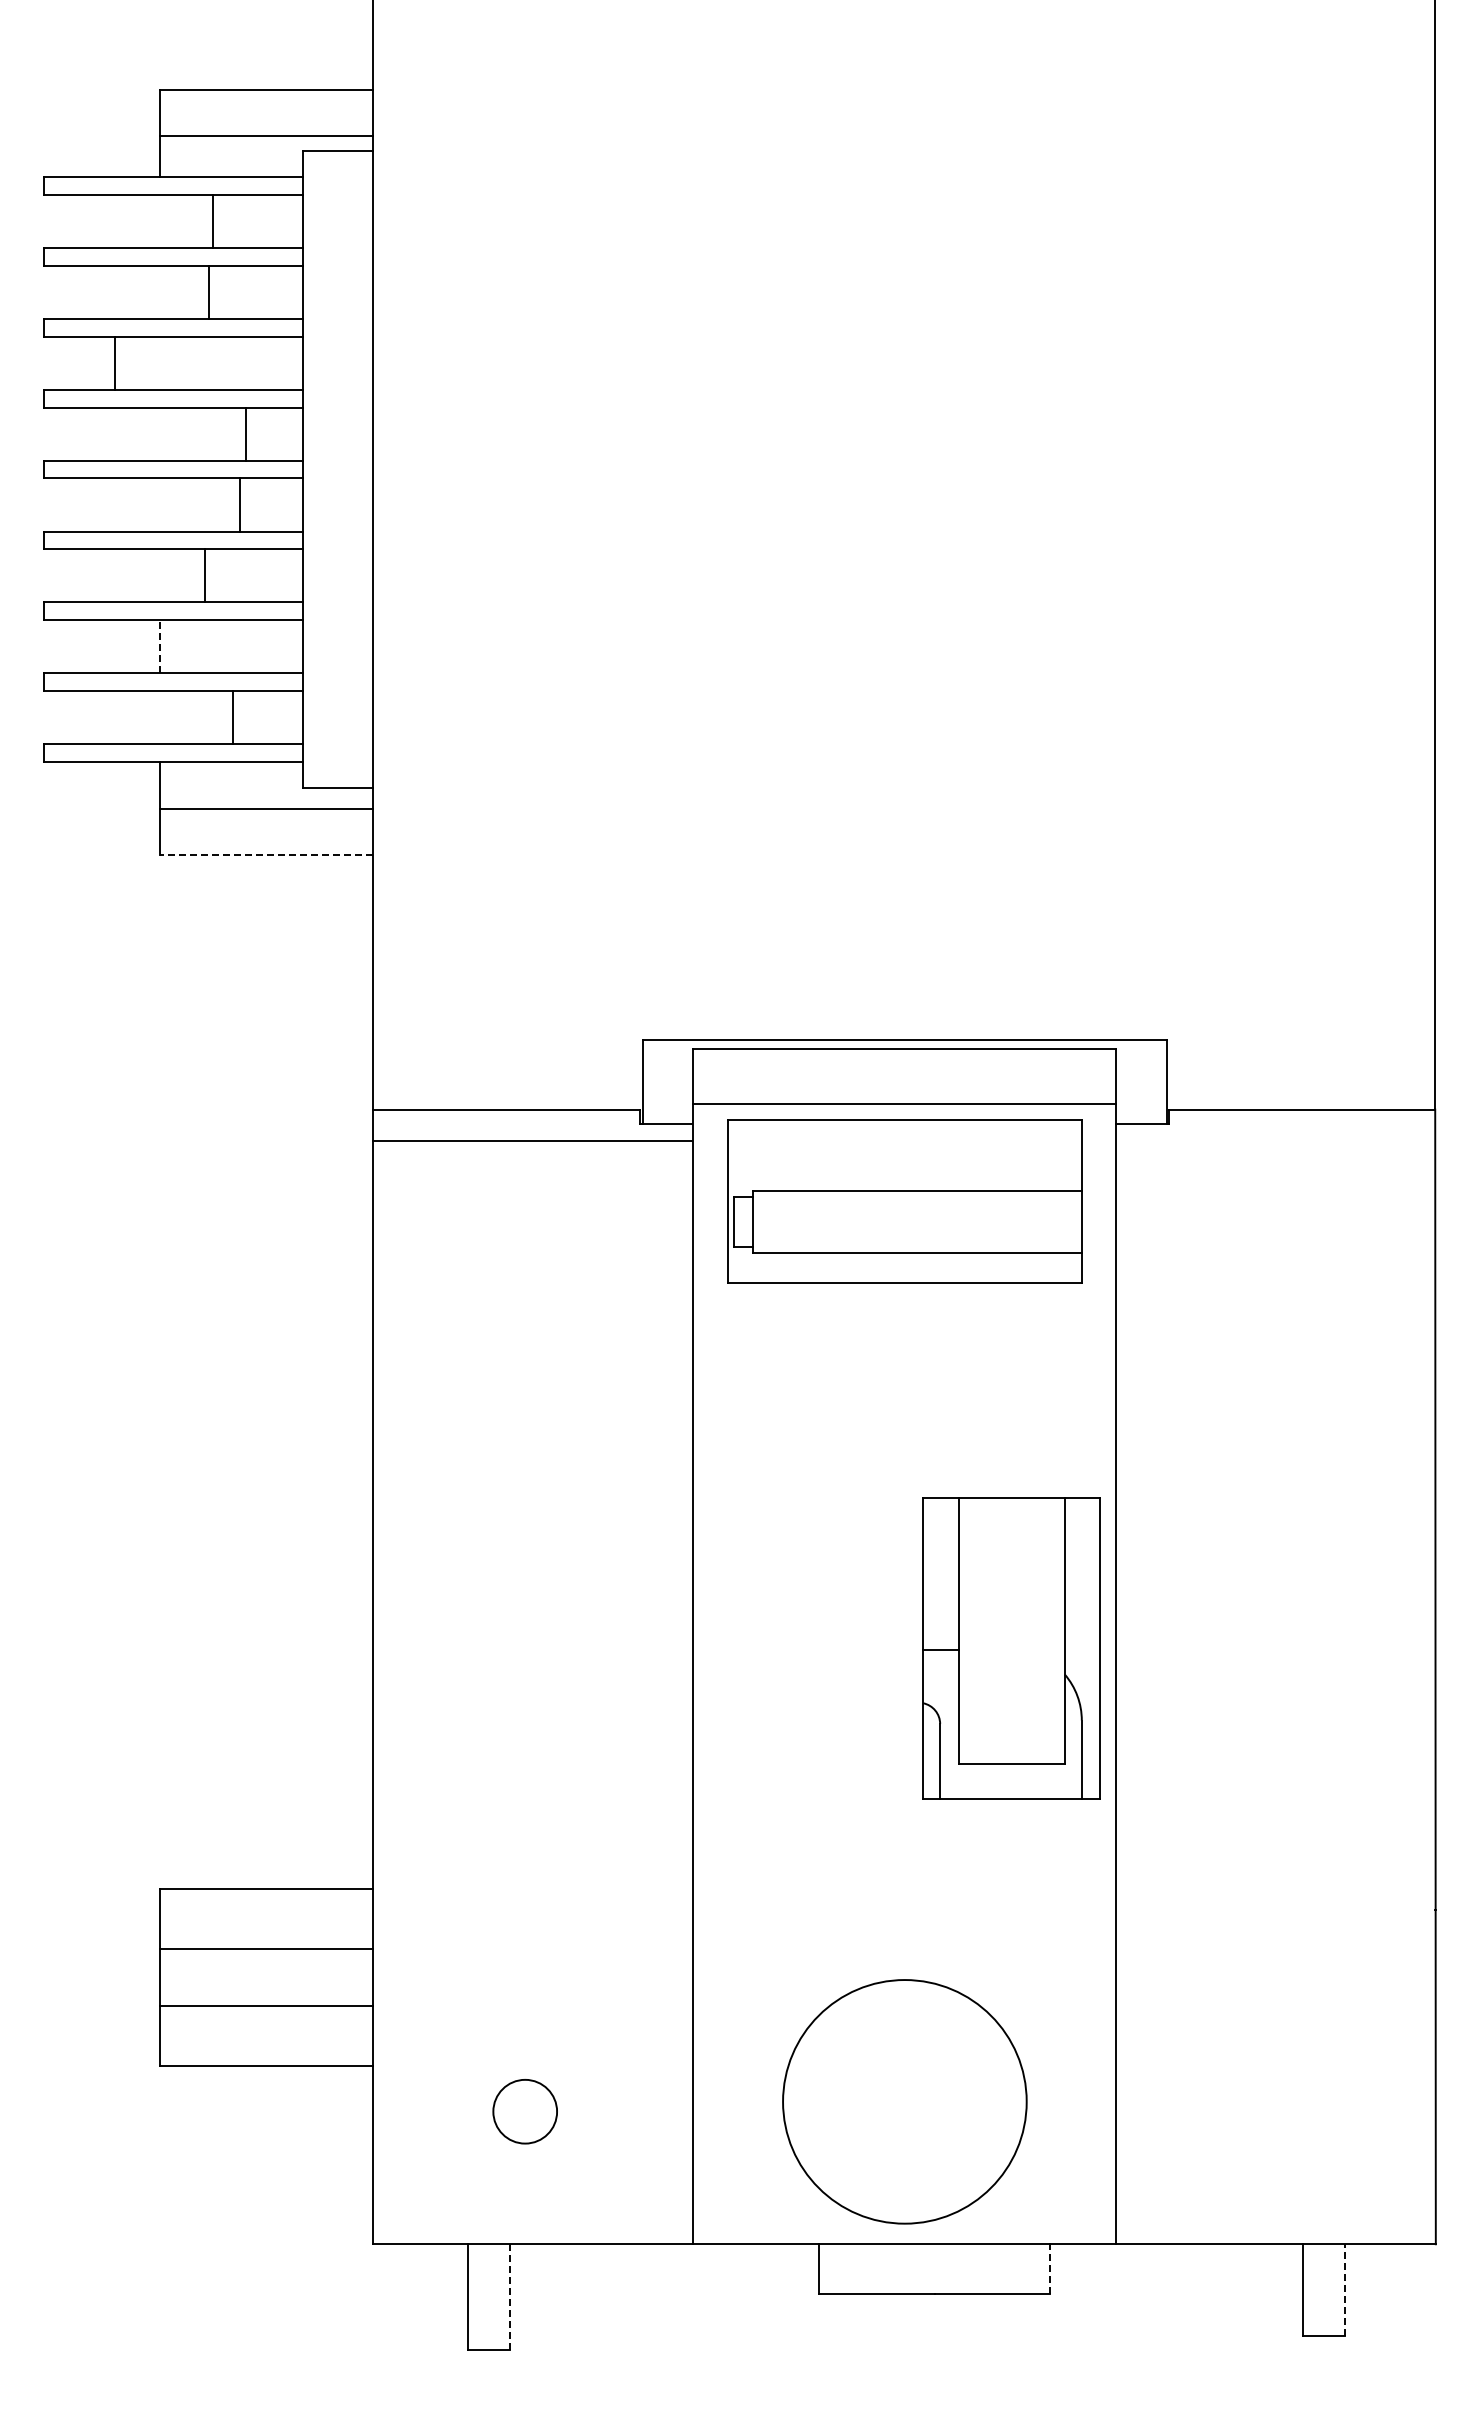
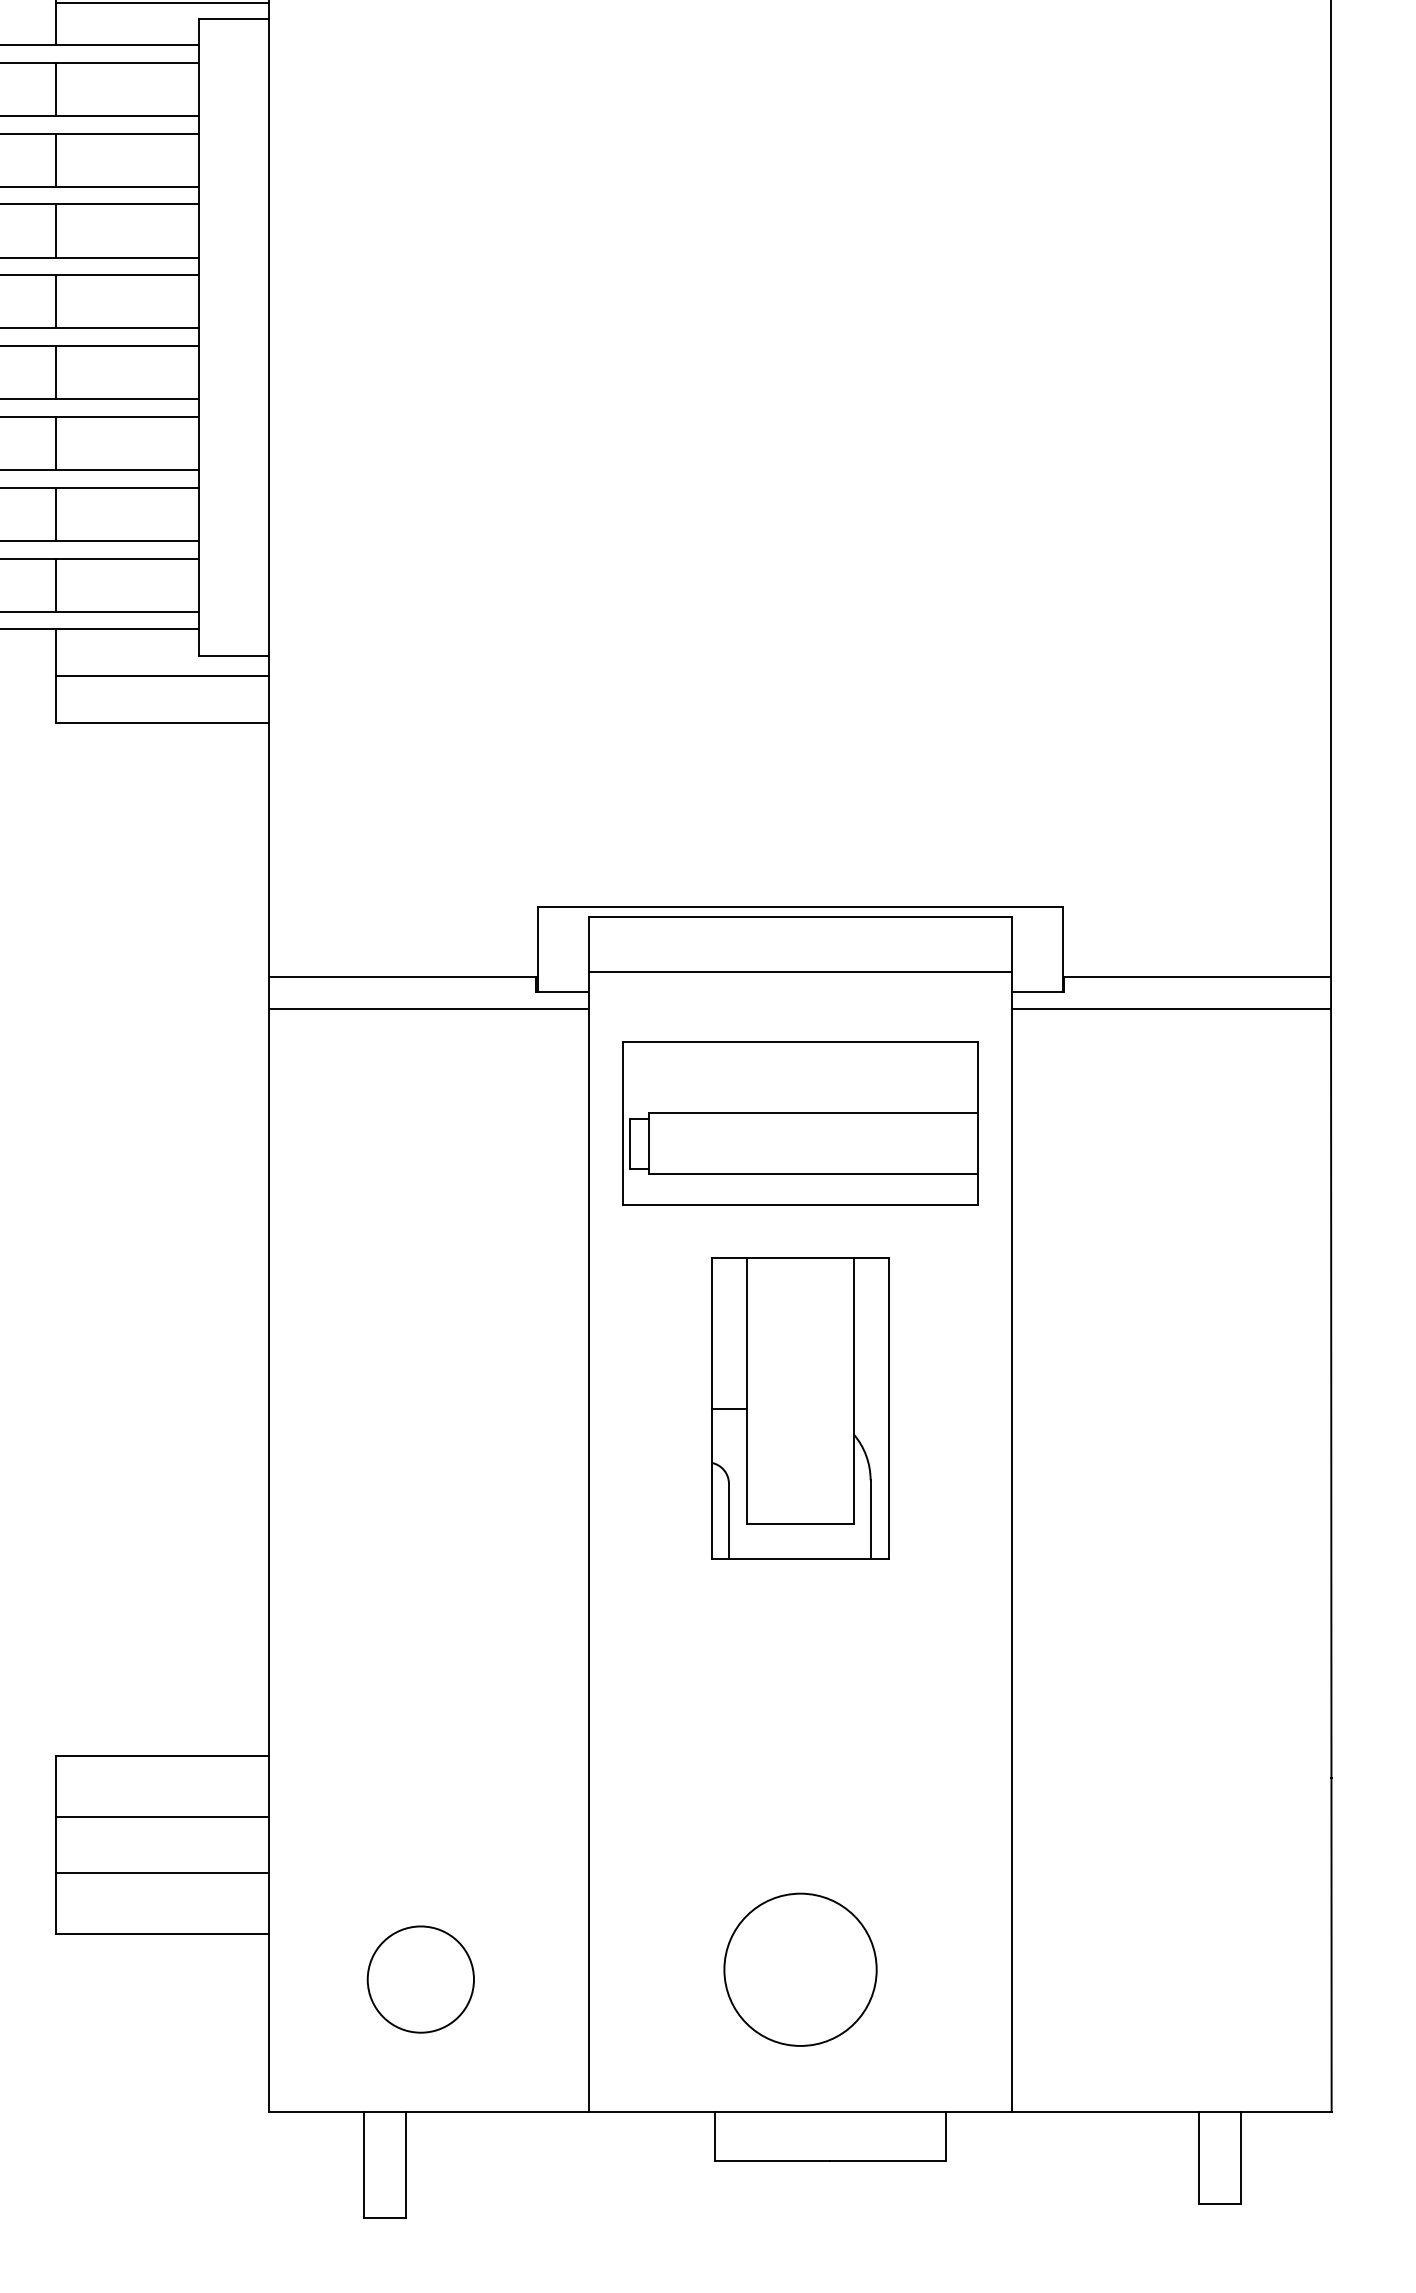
line: (213, 221) -> (56, 89), moved
line: (209, 292) -> (56, 160), moved
line: (115, 362) -> (56, 230), moved
line: (246, 433) -> (56, 301), moved
line: (240, 504) -> (56, 372), moved
line: (205, 575) -> (56, 443), moved
line: (160, 646) -> (56, 514), dashed -> solid
line: (233, 717) -> (56, 585), moved
line: (266, 854) -> (162, 722), dashed -> solid
line: (1275, 1140) -> (1171, 1008), added
part: (904, 1201) -> (800, 1123), moved
part: (1011, 1648) -> (800, 1408), moved
circle: (904, 2102) -> (800, 1970), size x0.62
circle: (525, 2111) -> (421, 1979), size x1.67
line: (1050, 2268) -> (946, 2136), dashed -> solid
line: (1345, 2290) -> (1241, 2158), dashed -> solid
line: (509, 2297) -> (405, 2165), dashed -> solid

